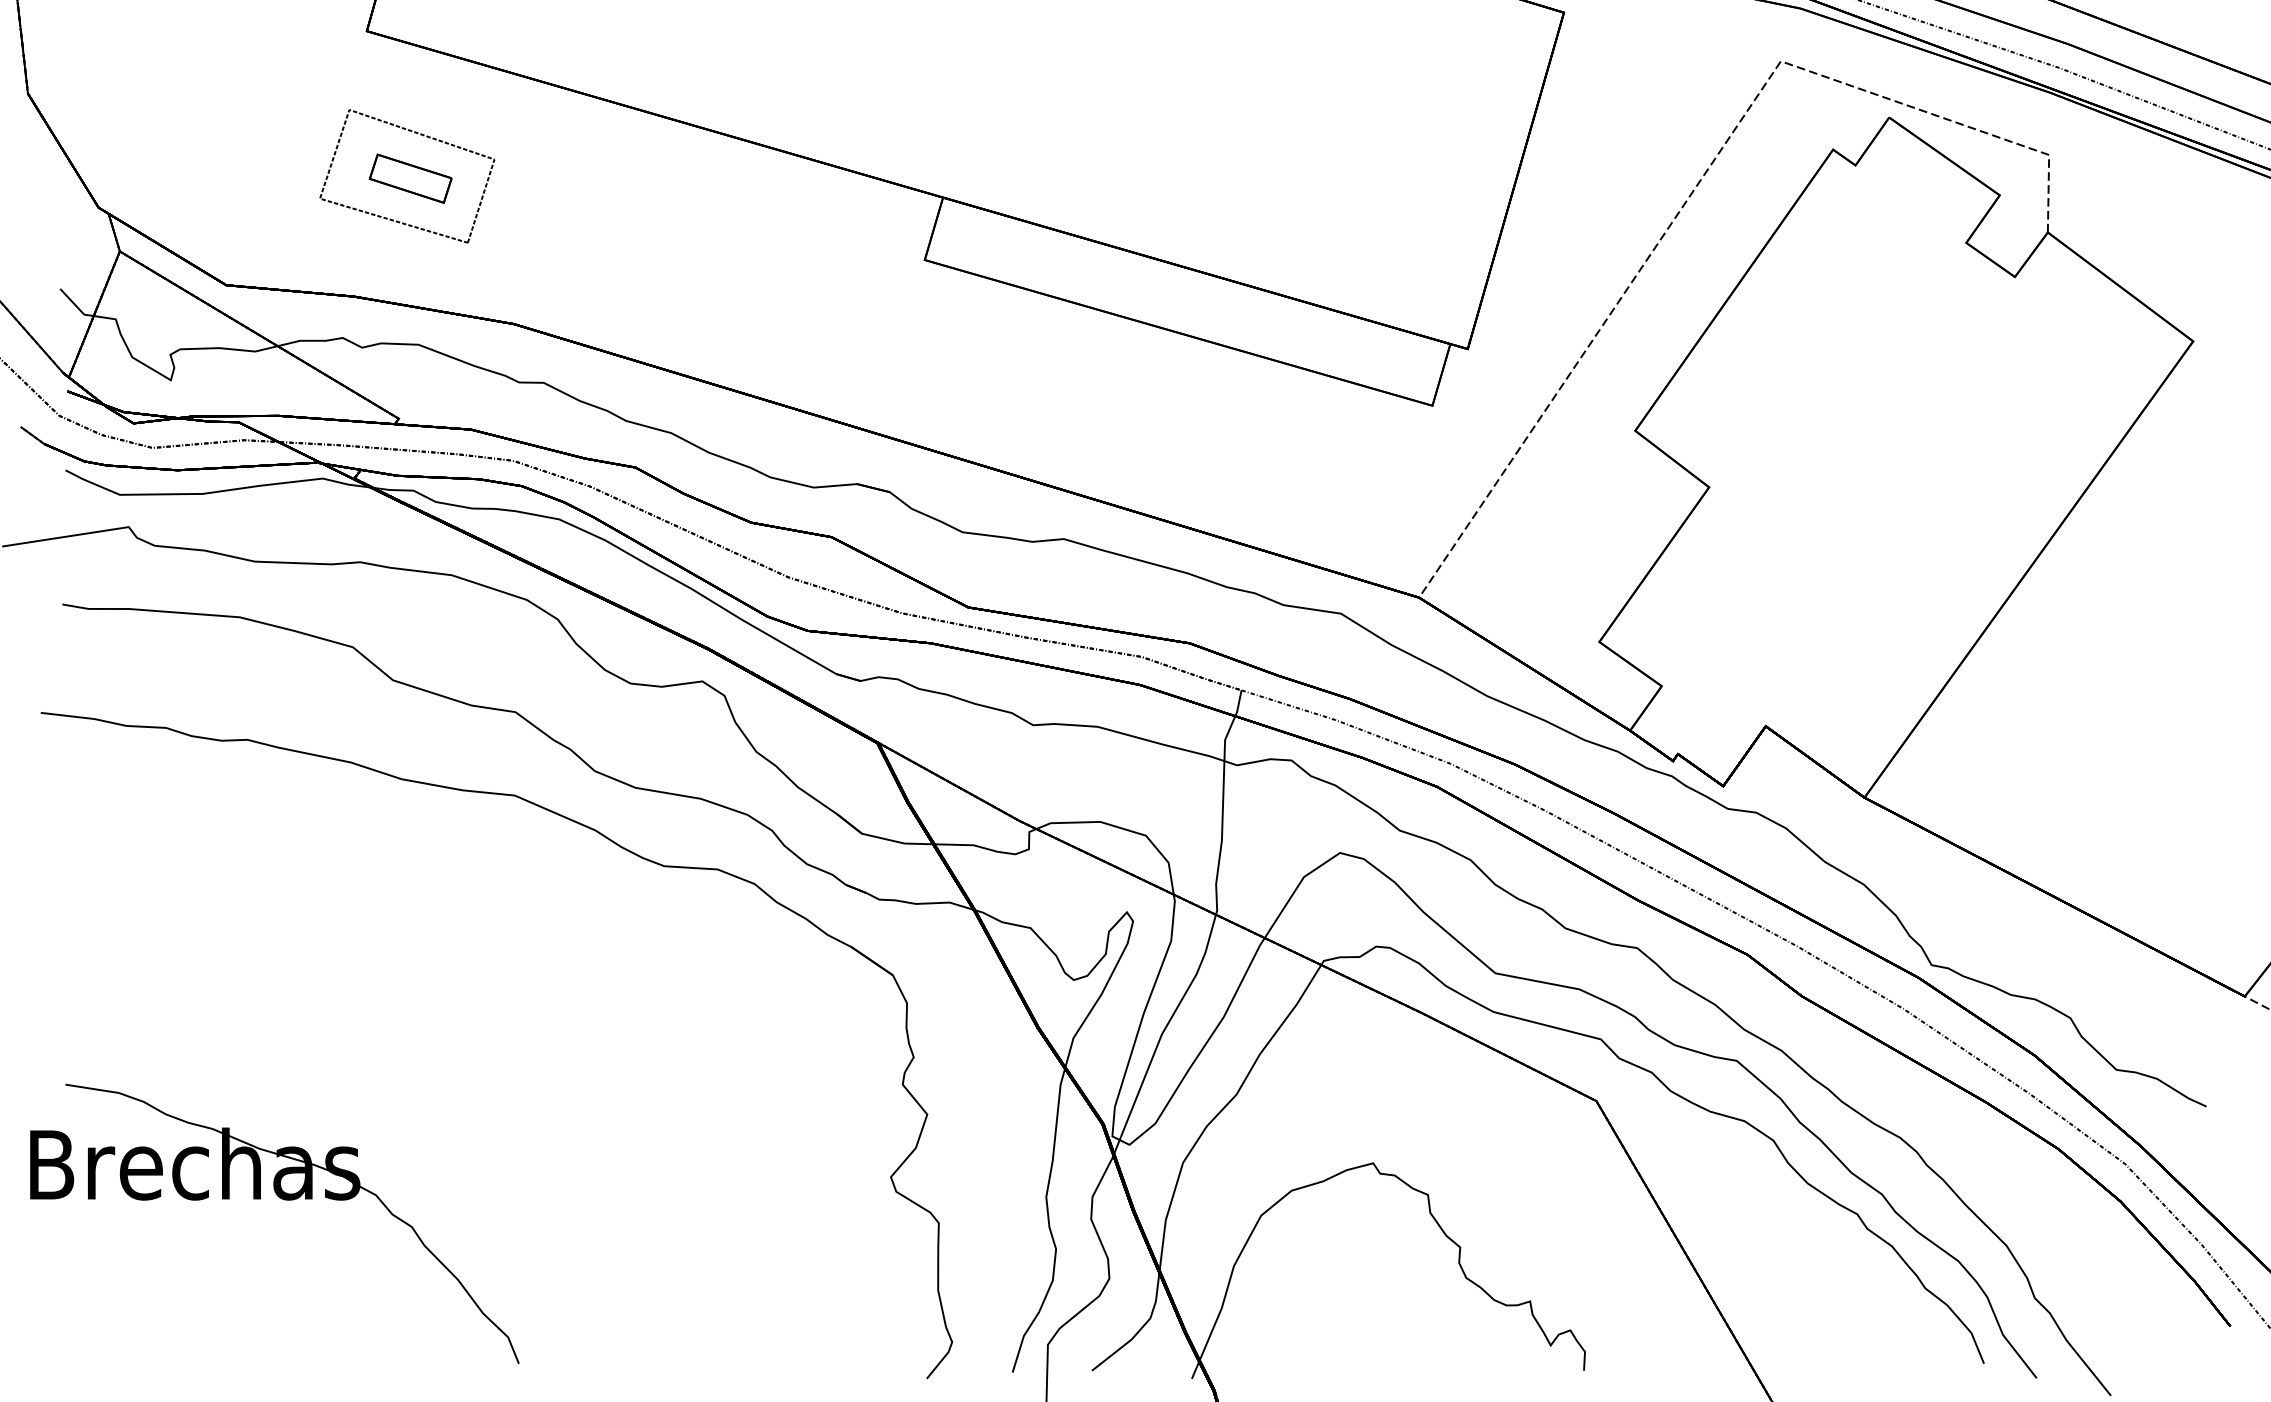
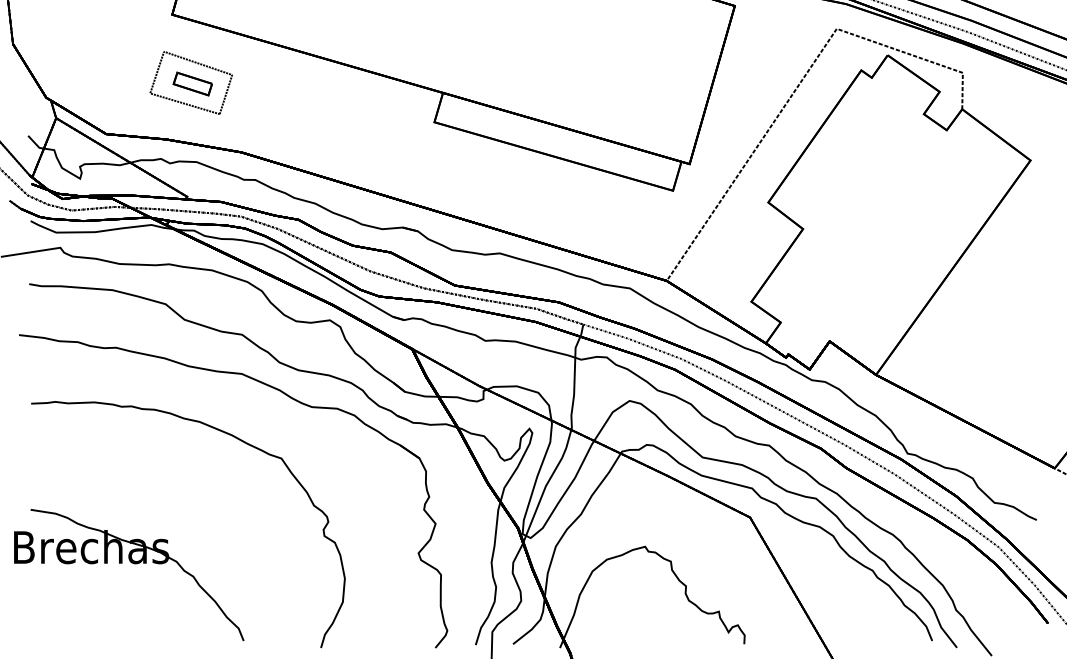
part: (477, 922) -> (224, 433), added

